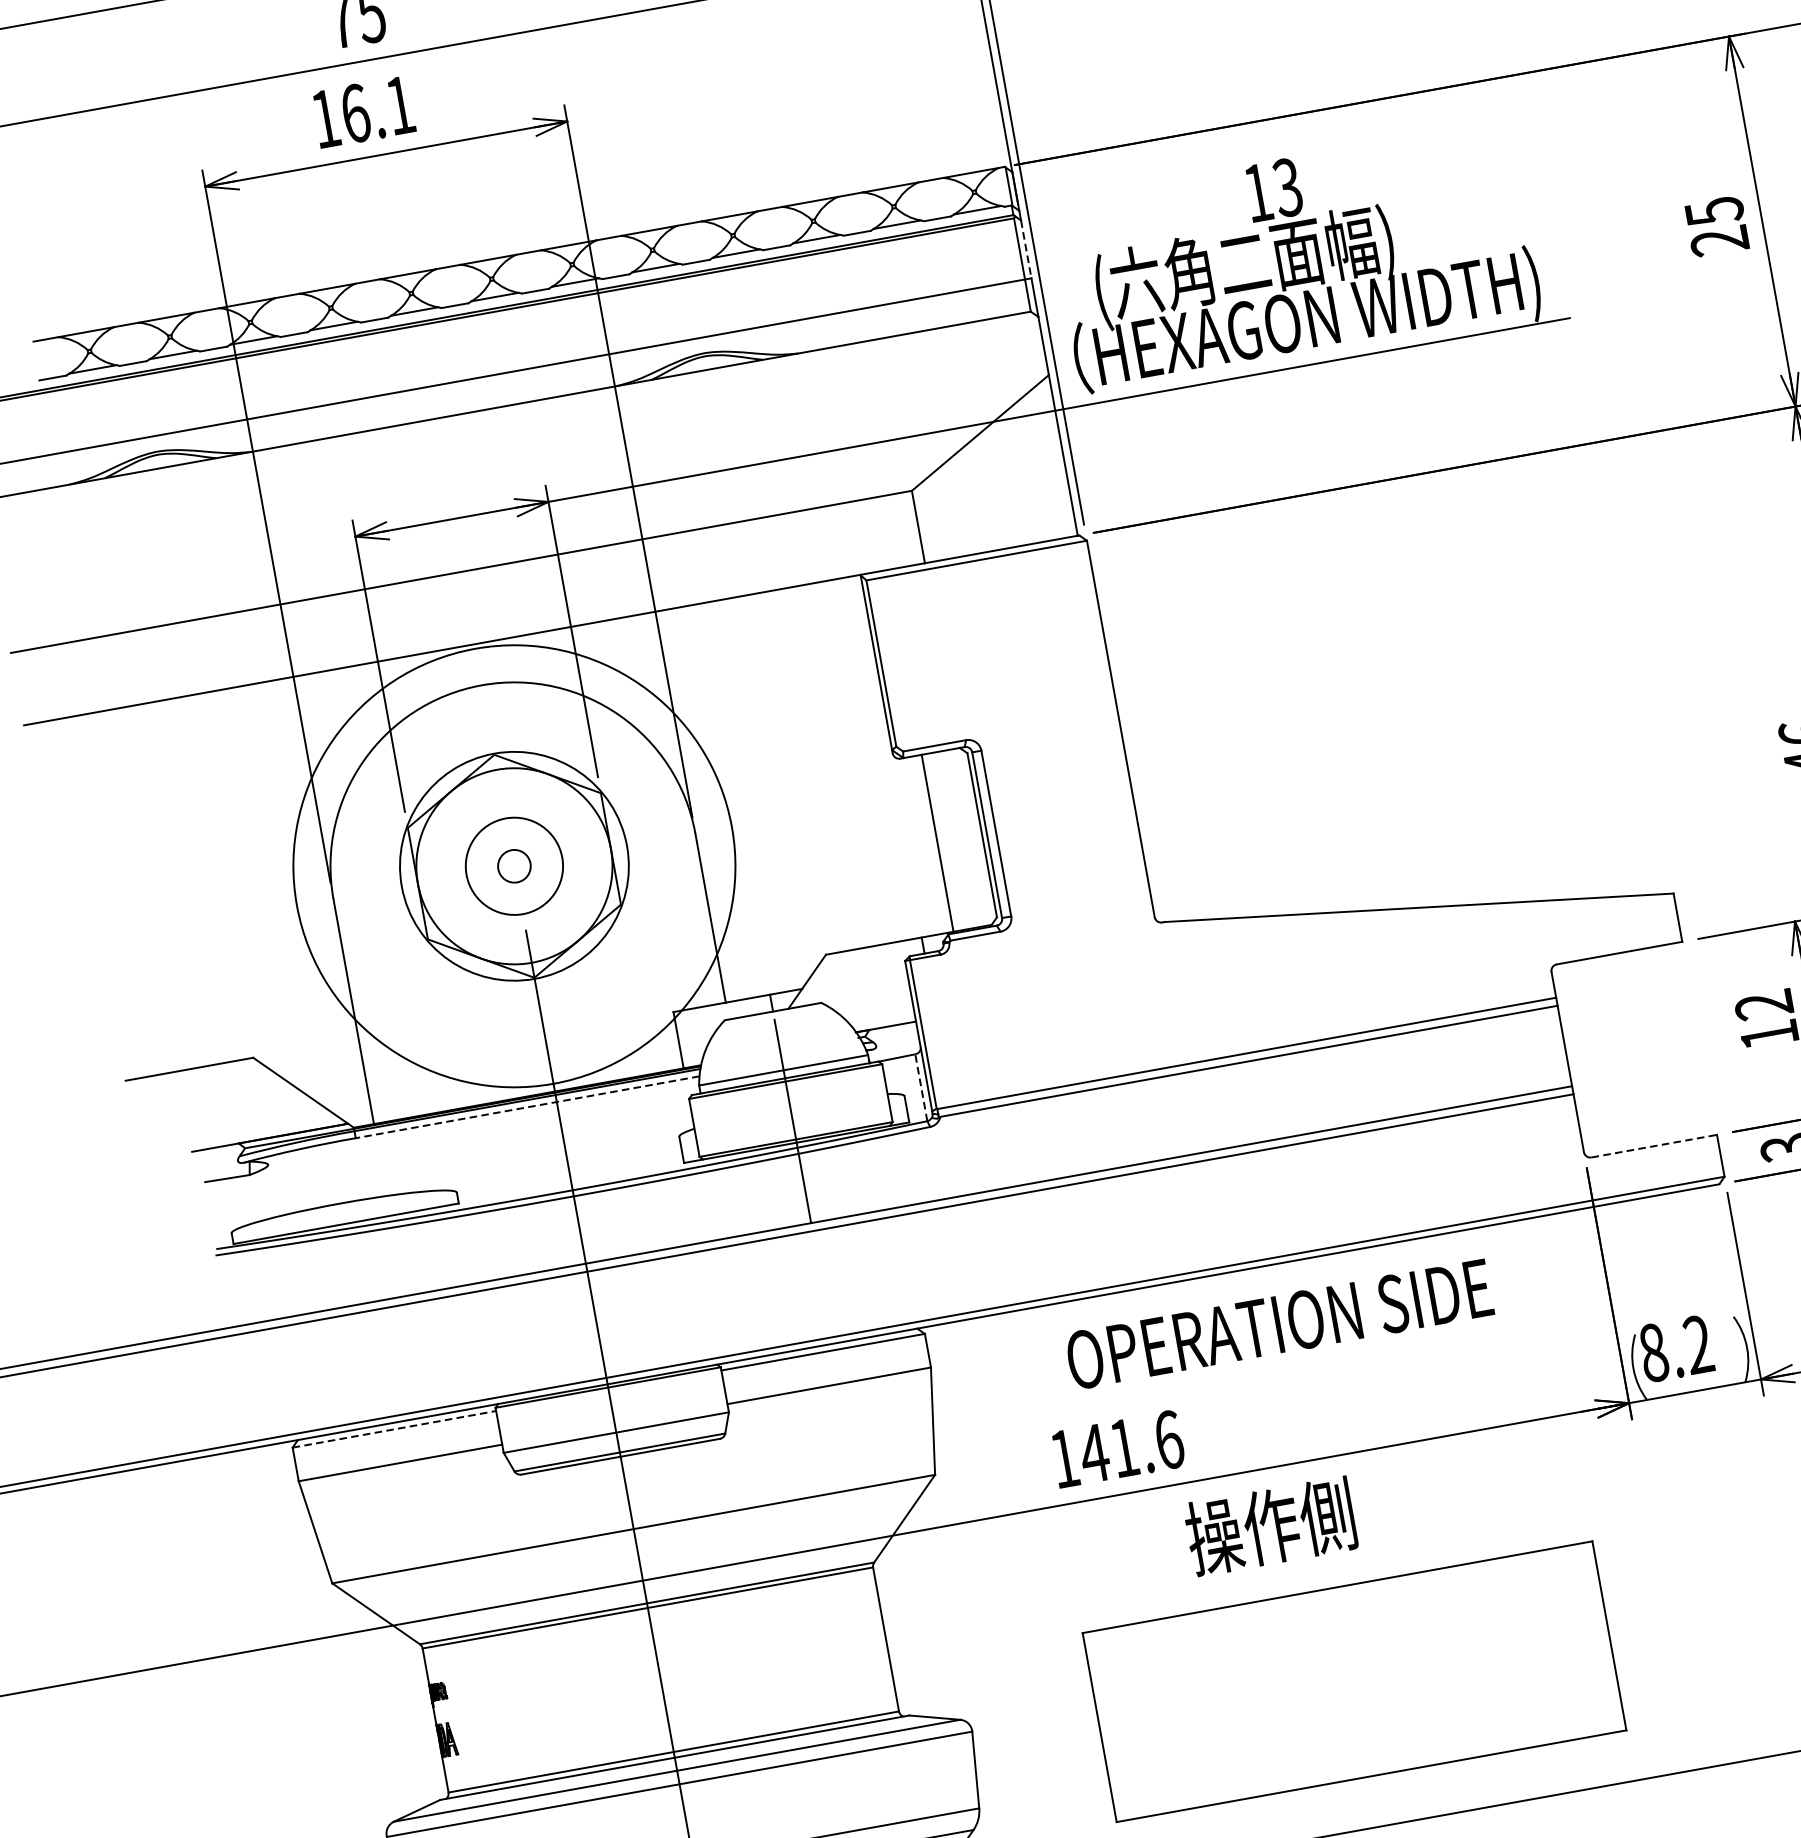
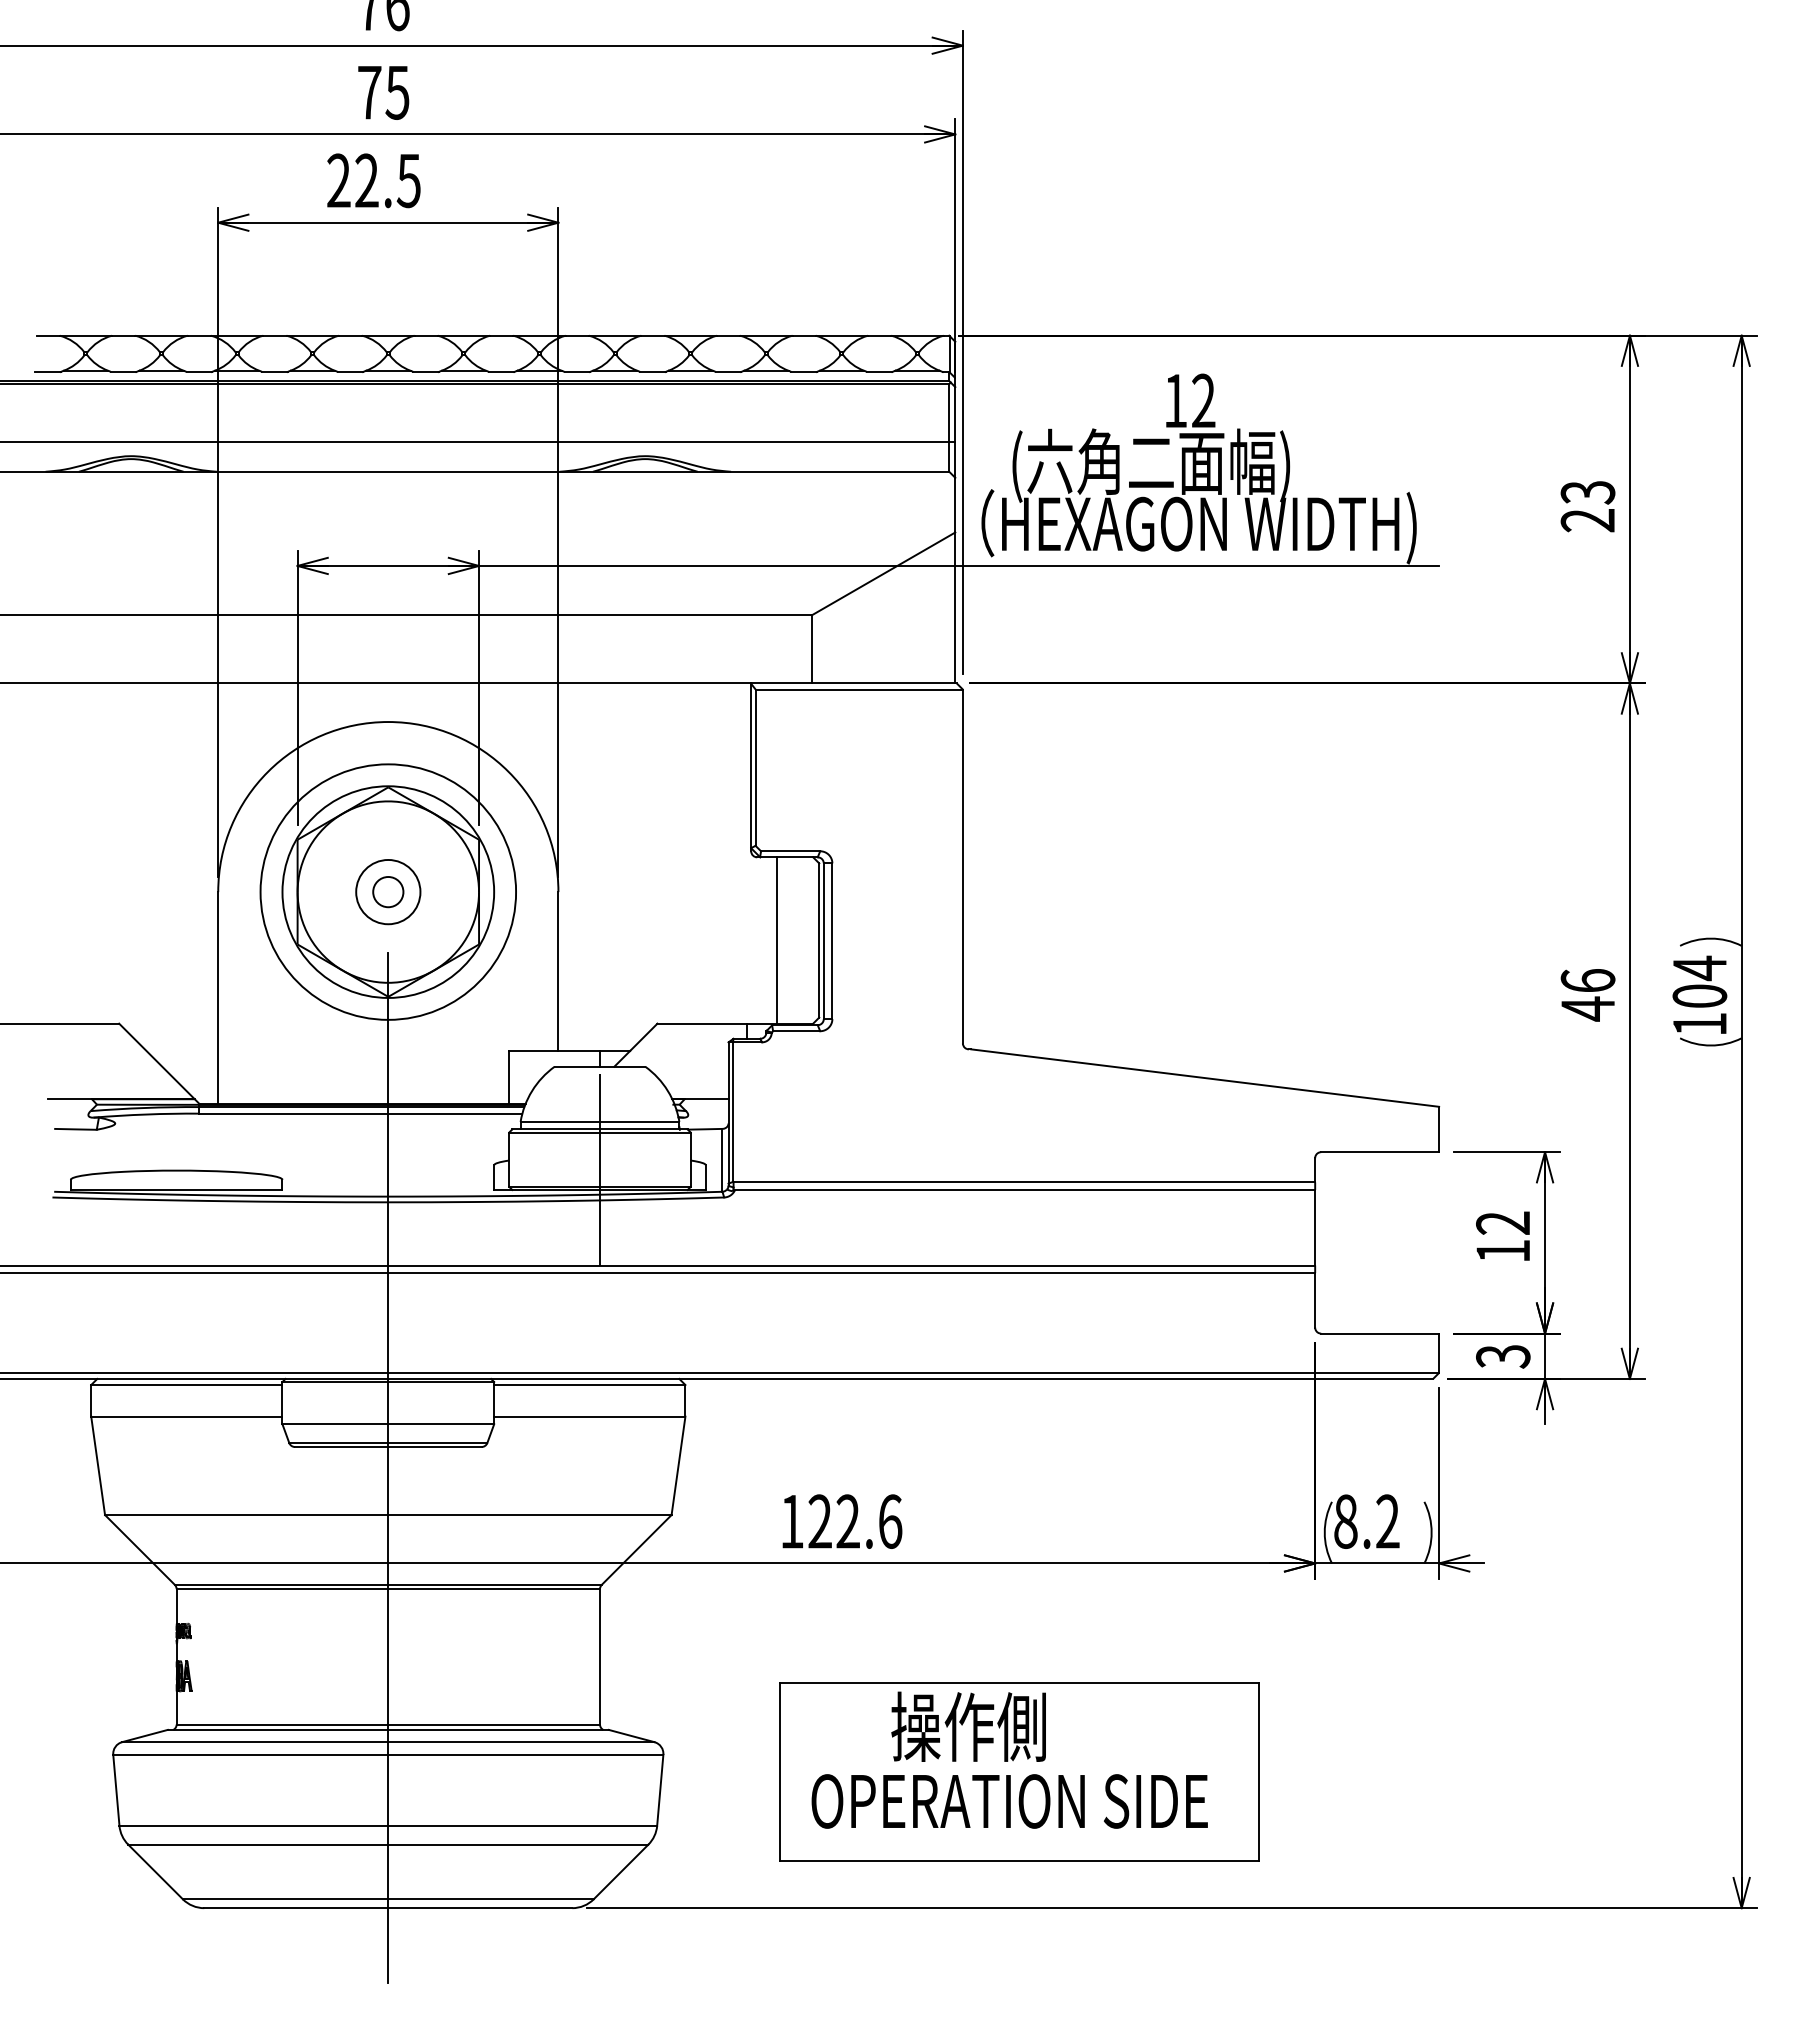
text: (362, 111) -> (373, 180), 16.1 -> 22.5
text: (1287, 188) -> (1203, 401), 13 -> 12
text: (1713, 211) -> (1587, 492), 25 -> 23
line: (1026, 249) -> (955, 414), dashed -> solid
circle: (514, 865) -> (388, 891), size x0.62
circle: (514, 865) -> (388, 891), size x0.71
line: (921, 1086) -> (722, 1159), dashed -> solid
line: (527, 1107) -> (360, 1113), dashed -> solid
line: (1654, 1146) -> (1380, 1333), dashed -> solid
text: (1279, 1324) -> (1009, 1801), moved
line: (394, 1429) -> (186, 1385), dashed -> solid
text: (1108, 1450) -> (833, 1521), 141.6 -> 122.6
text: (1270, 1525) -> (968, 1726), moved

